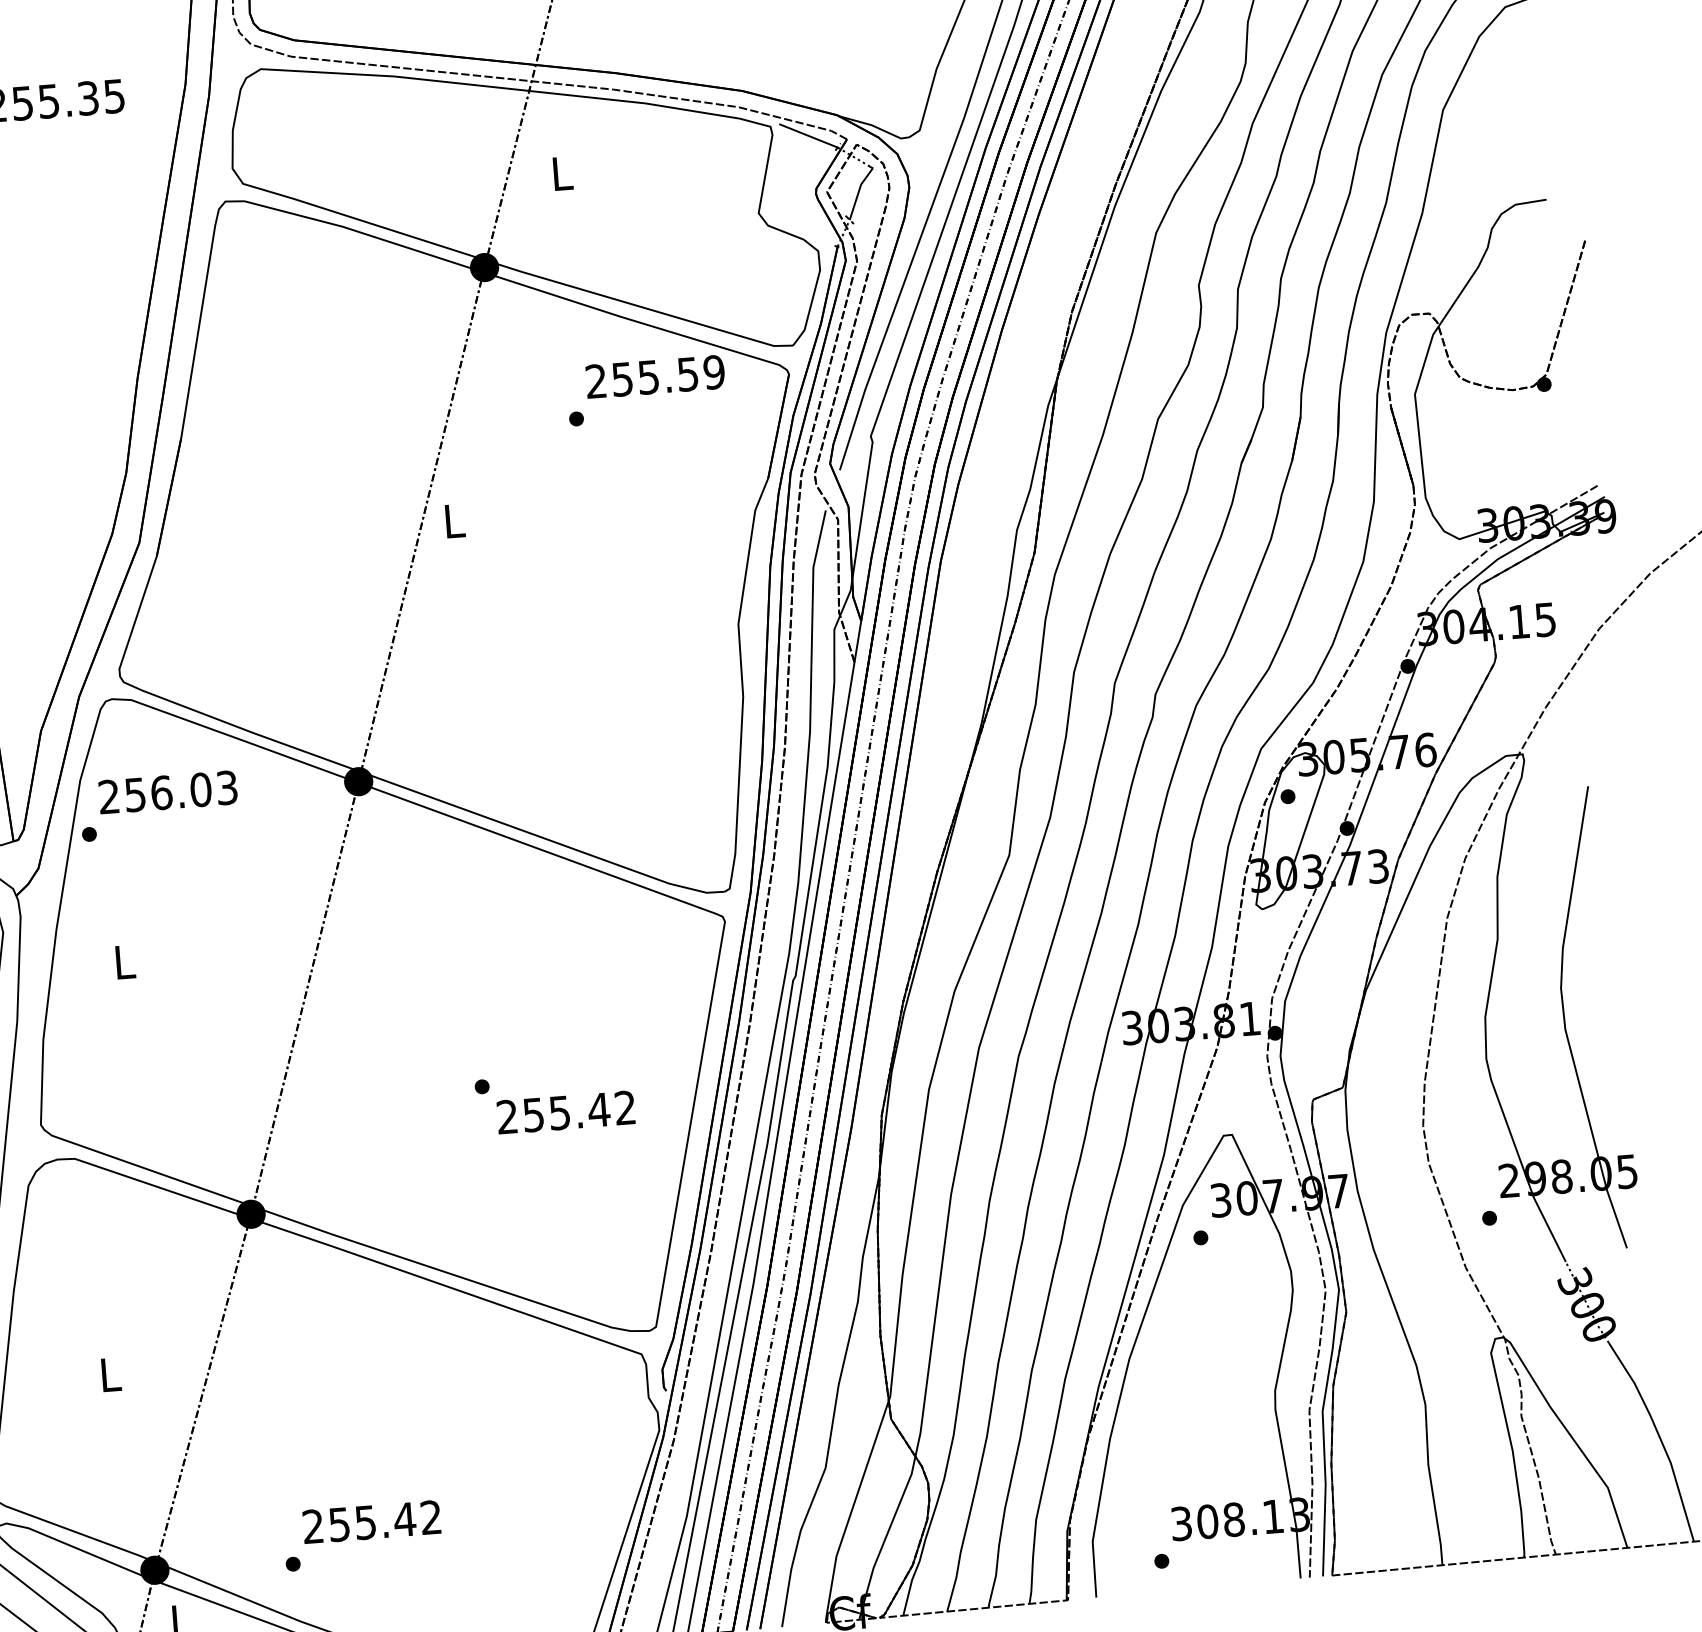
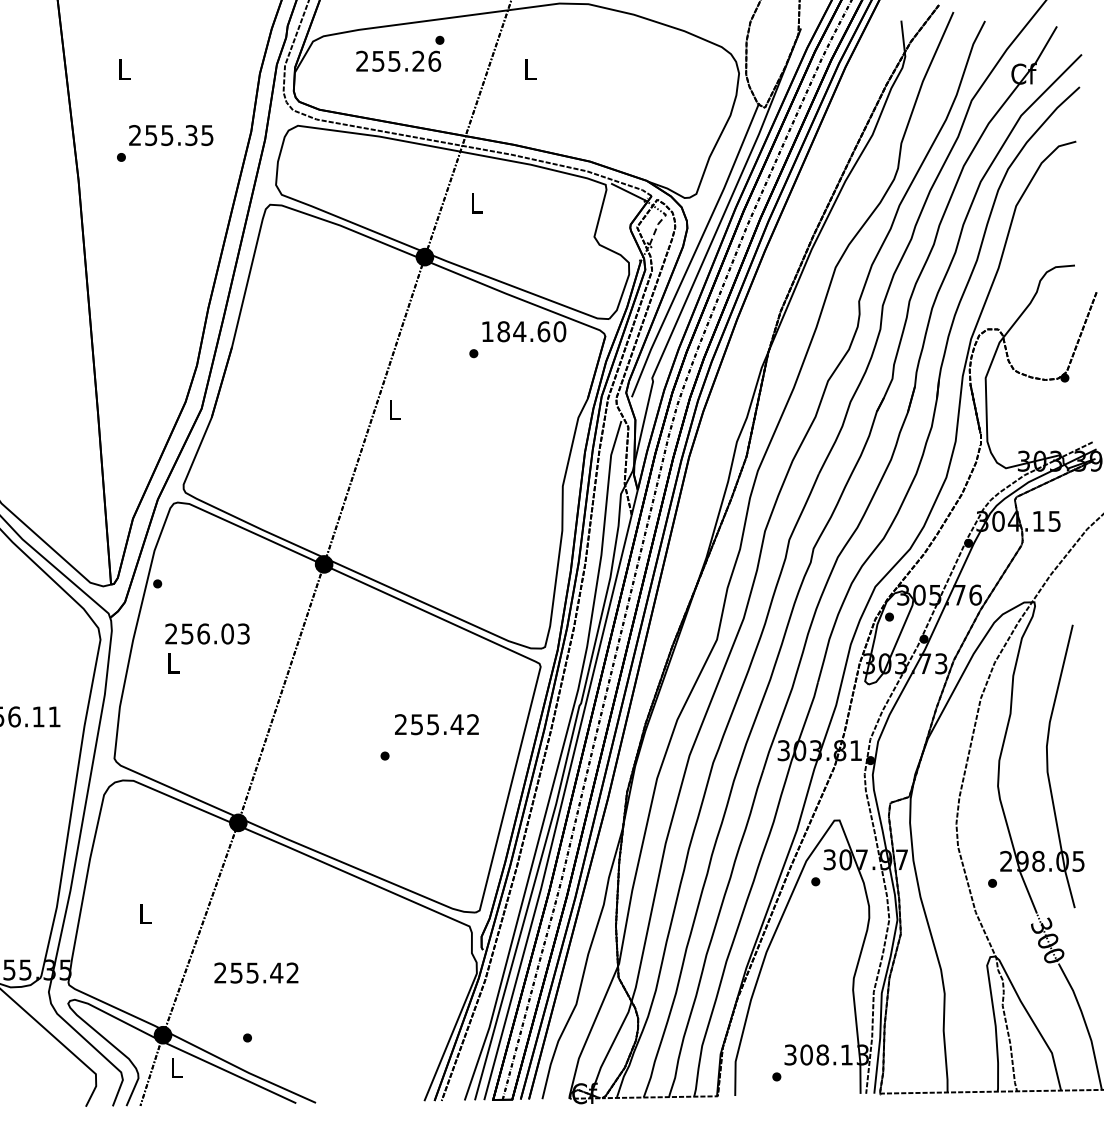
line: (858, 190) -> (656, 227), solid -> dashed
text: (654, 376) -> (523, 331), 255.59 -> 184.60
text: (167, 791) -> (207, 633), moved
text: (565, 1112) -> (436, 724), moved
text: (371, 1521) -> (256, 972), moved

